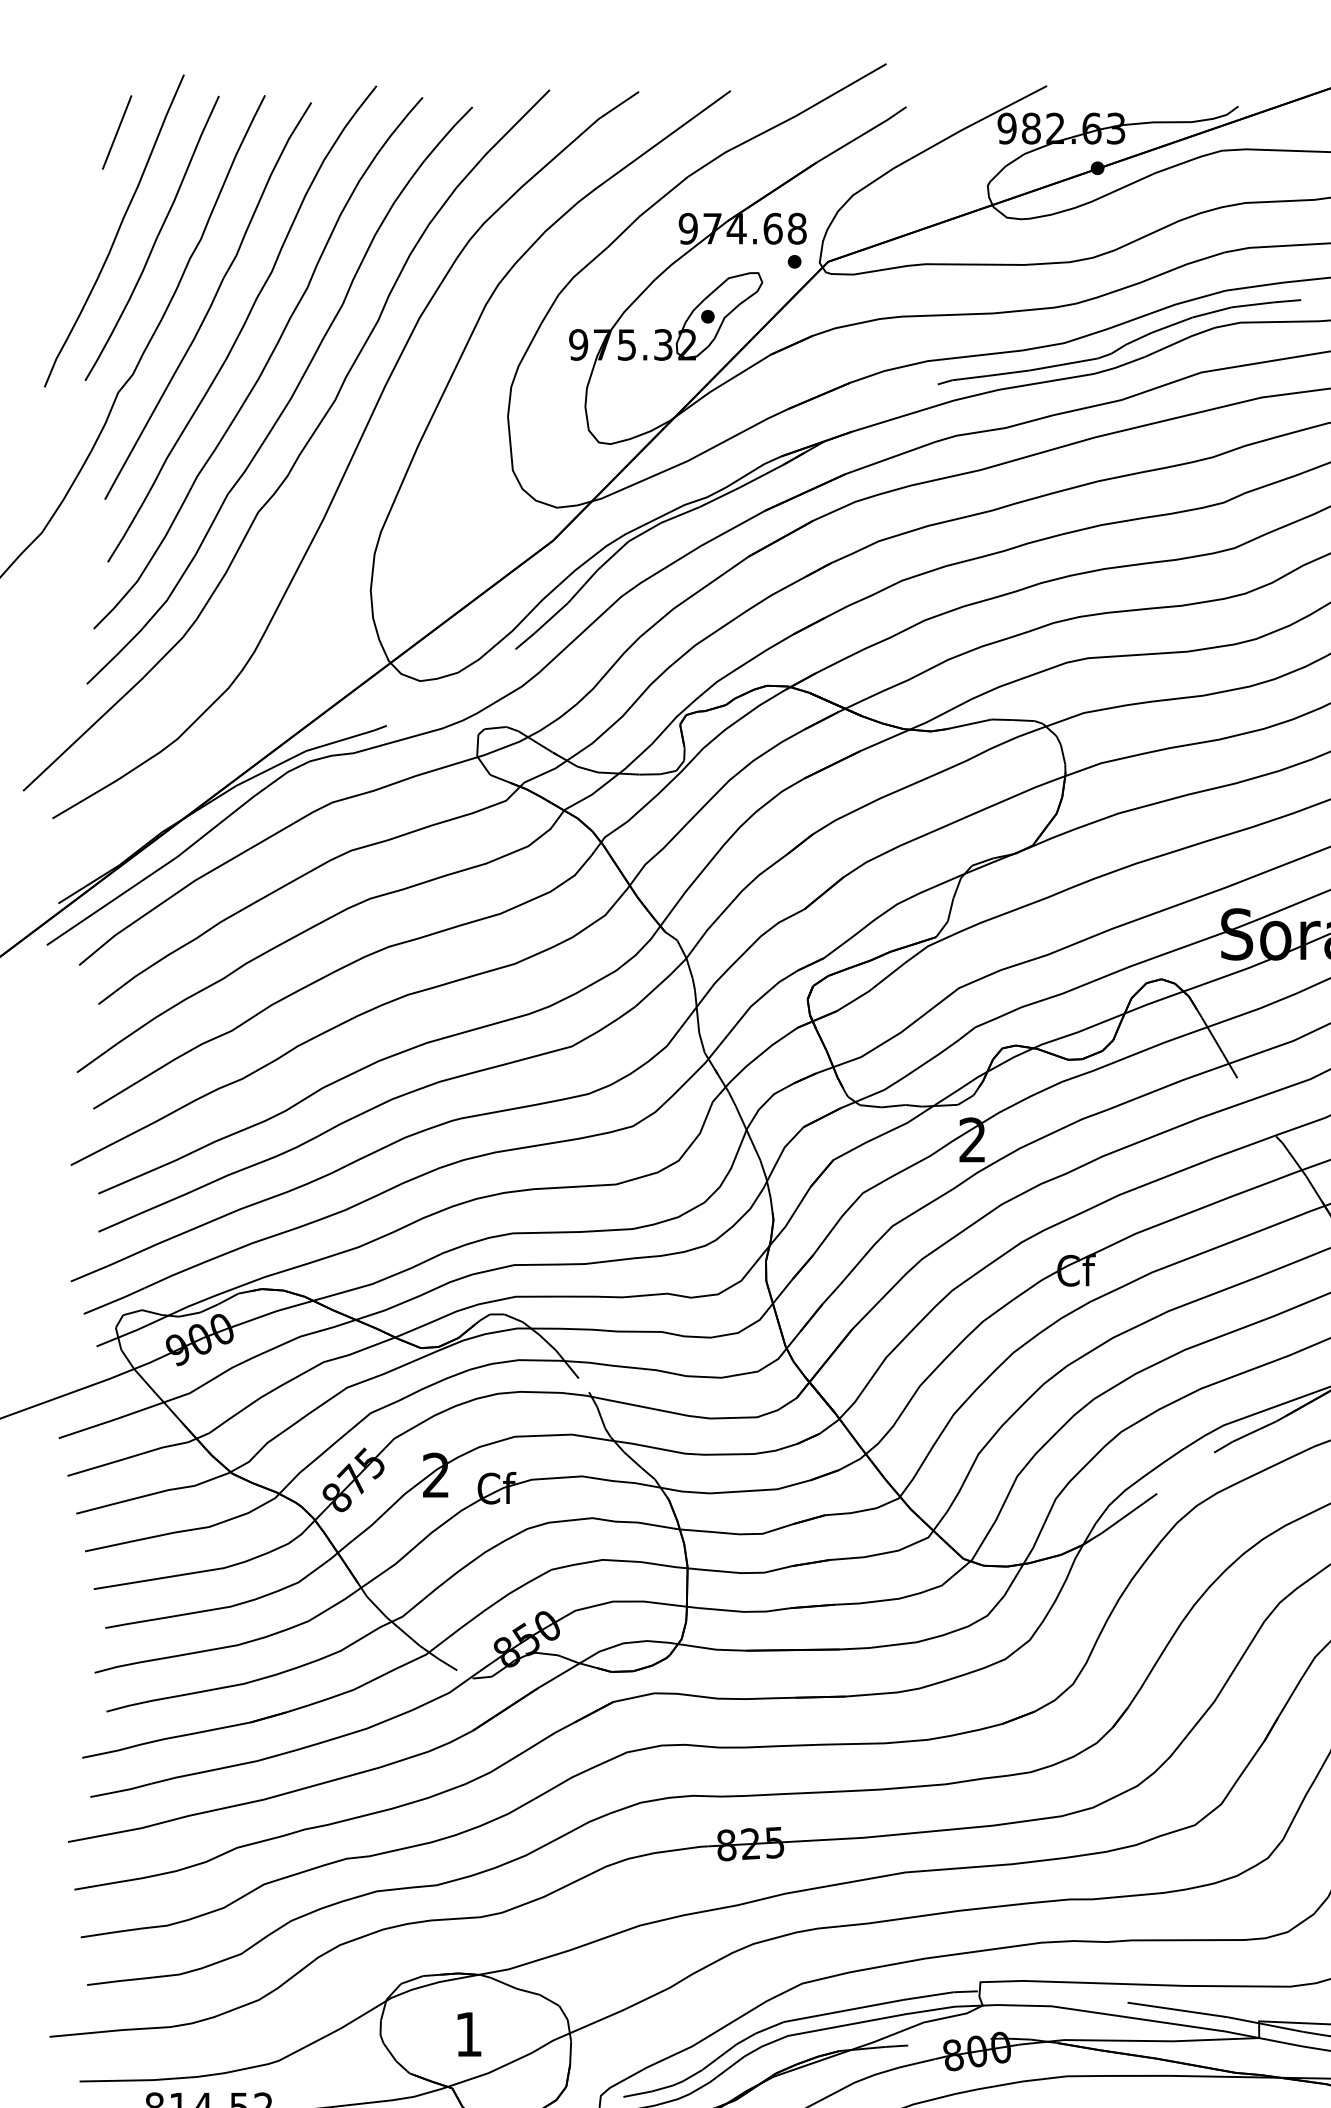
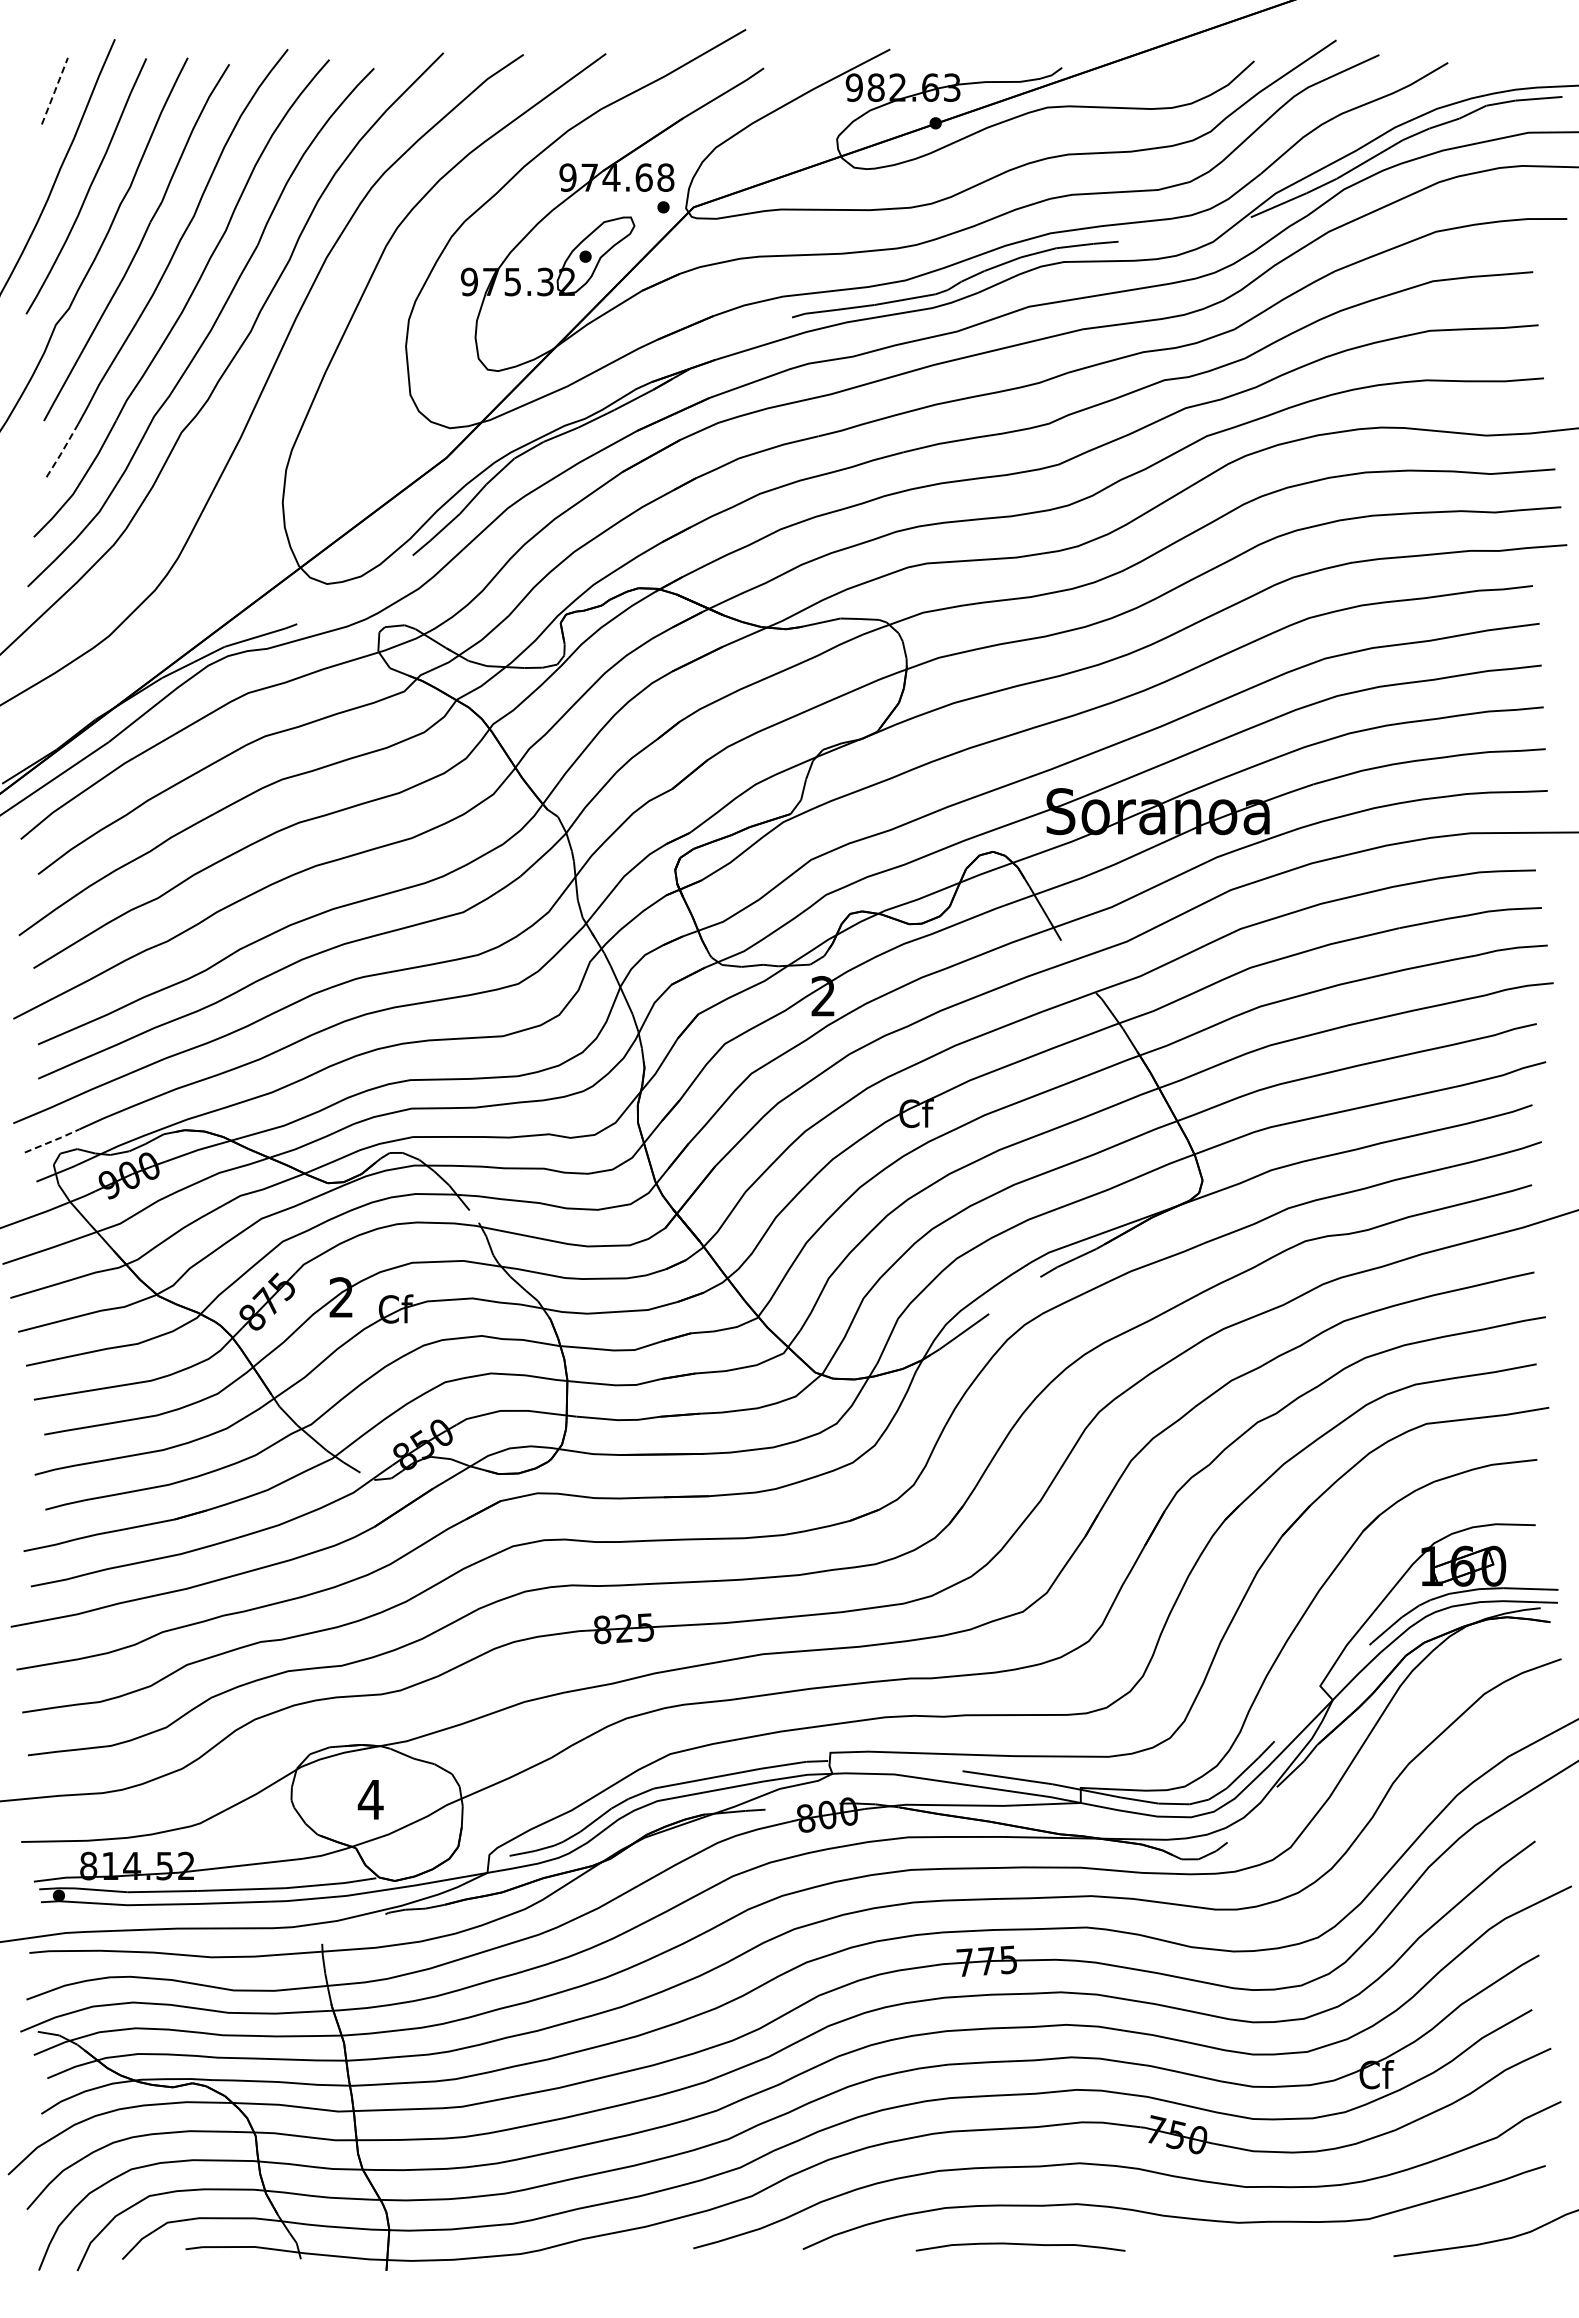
line: (117, 132) -> (55, 91), solid -> dashed
line: (125, 533) -> (62, 451), solid -> dashed
line: (115, 1300) -> (53, 1140), solid -> dashed
text: (468, 2034) -> (370, 1799), 1 -> 4

